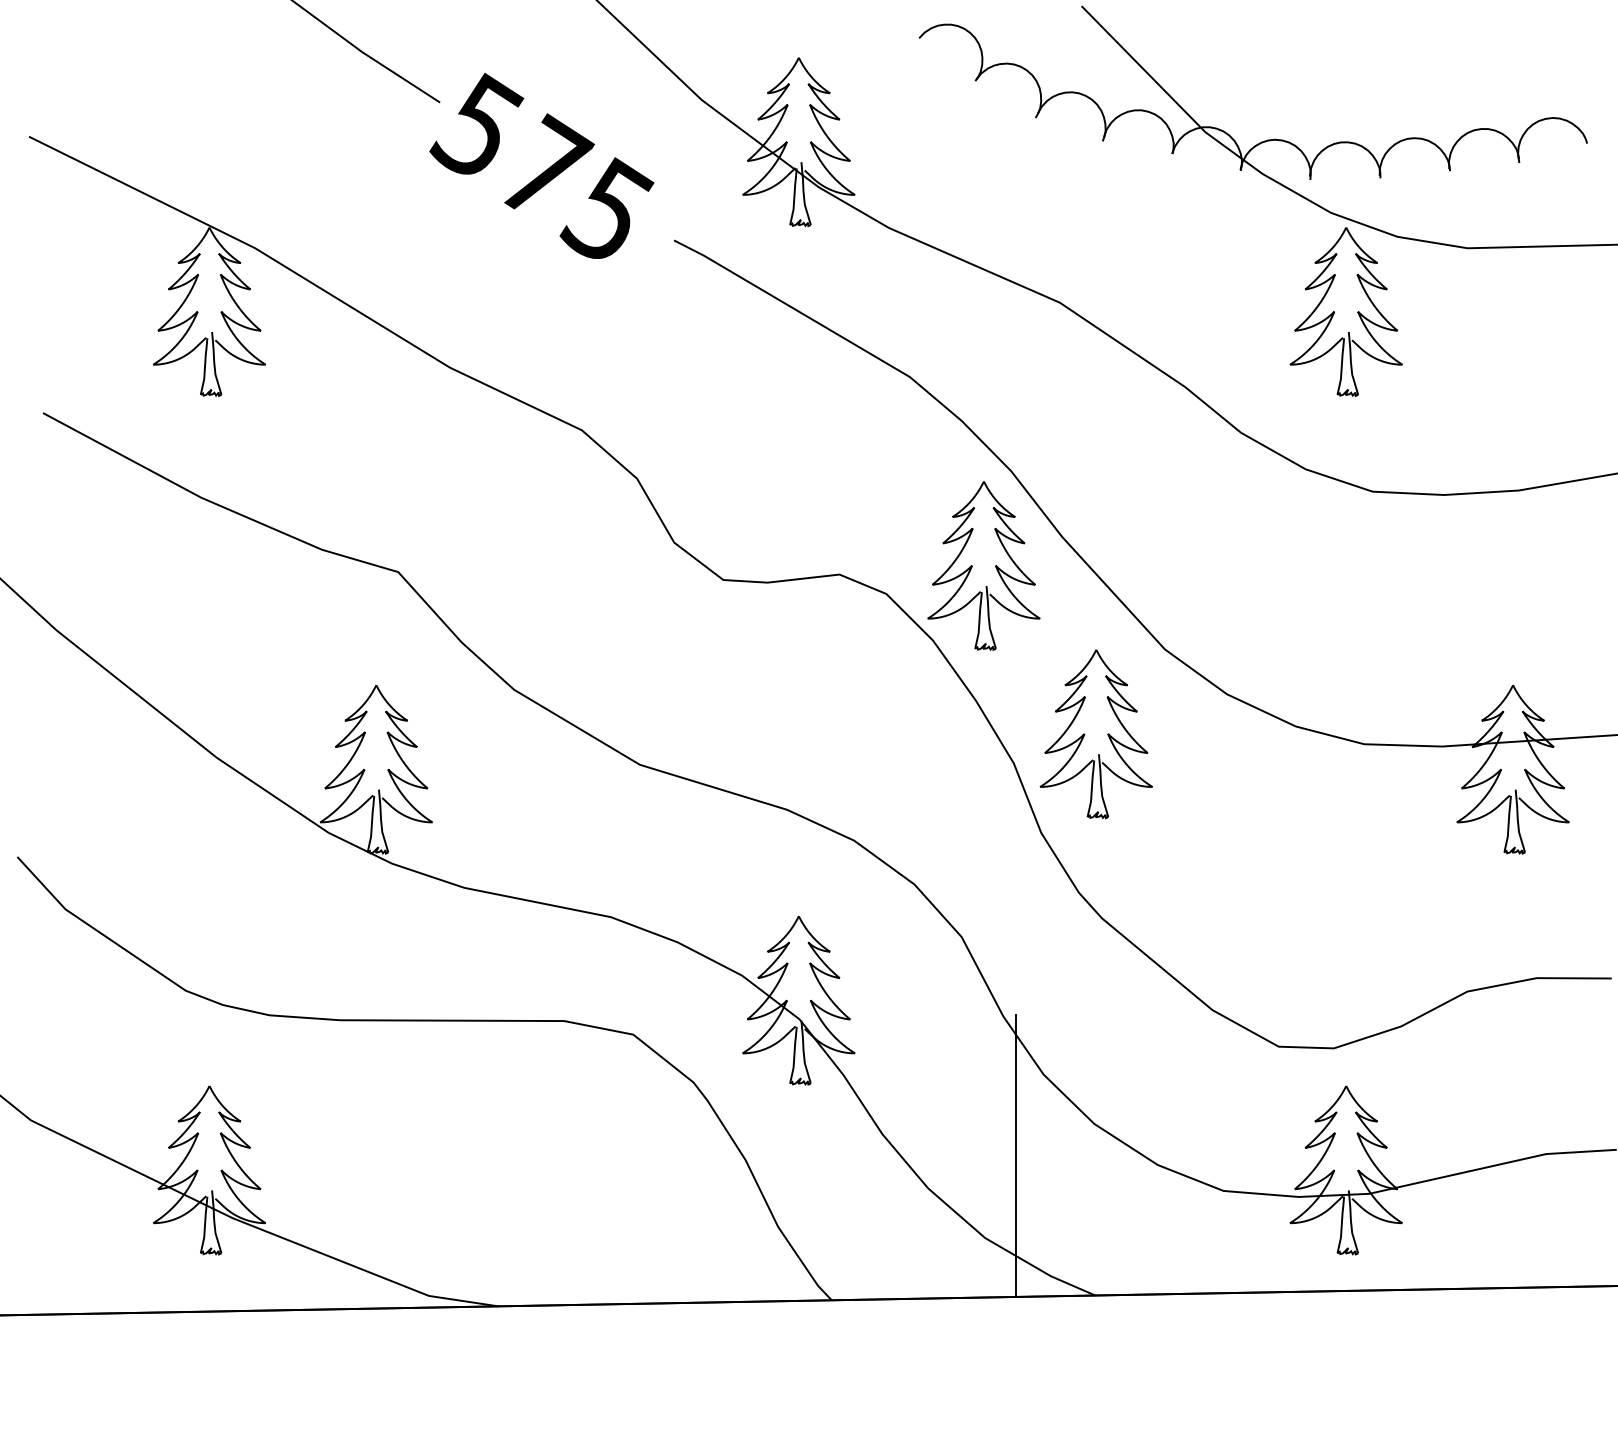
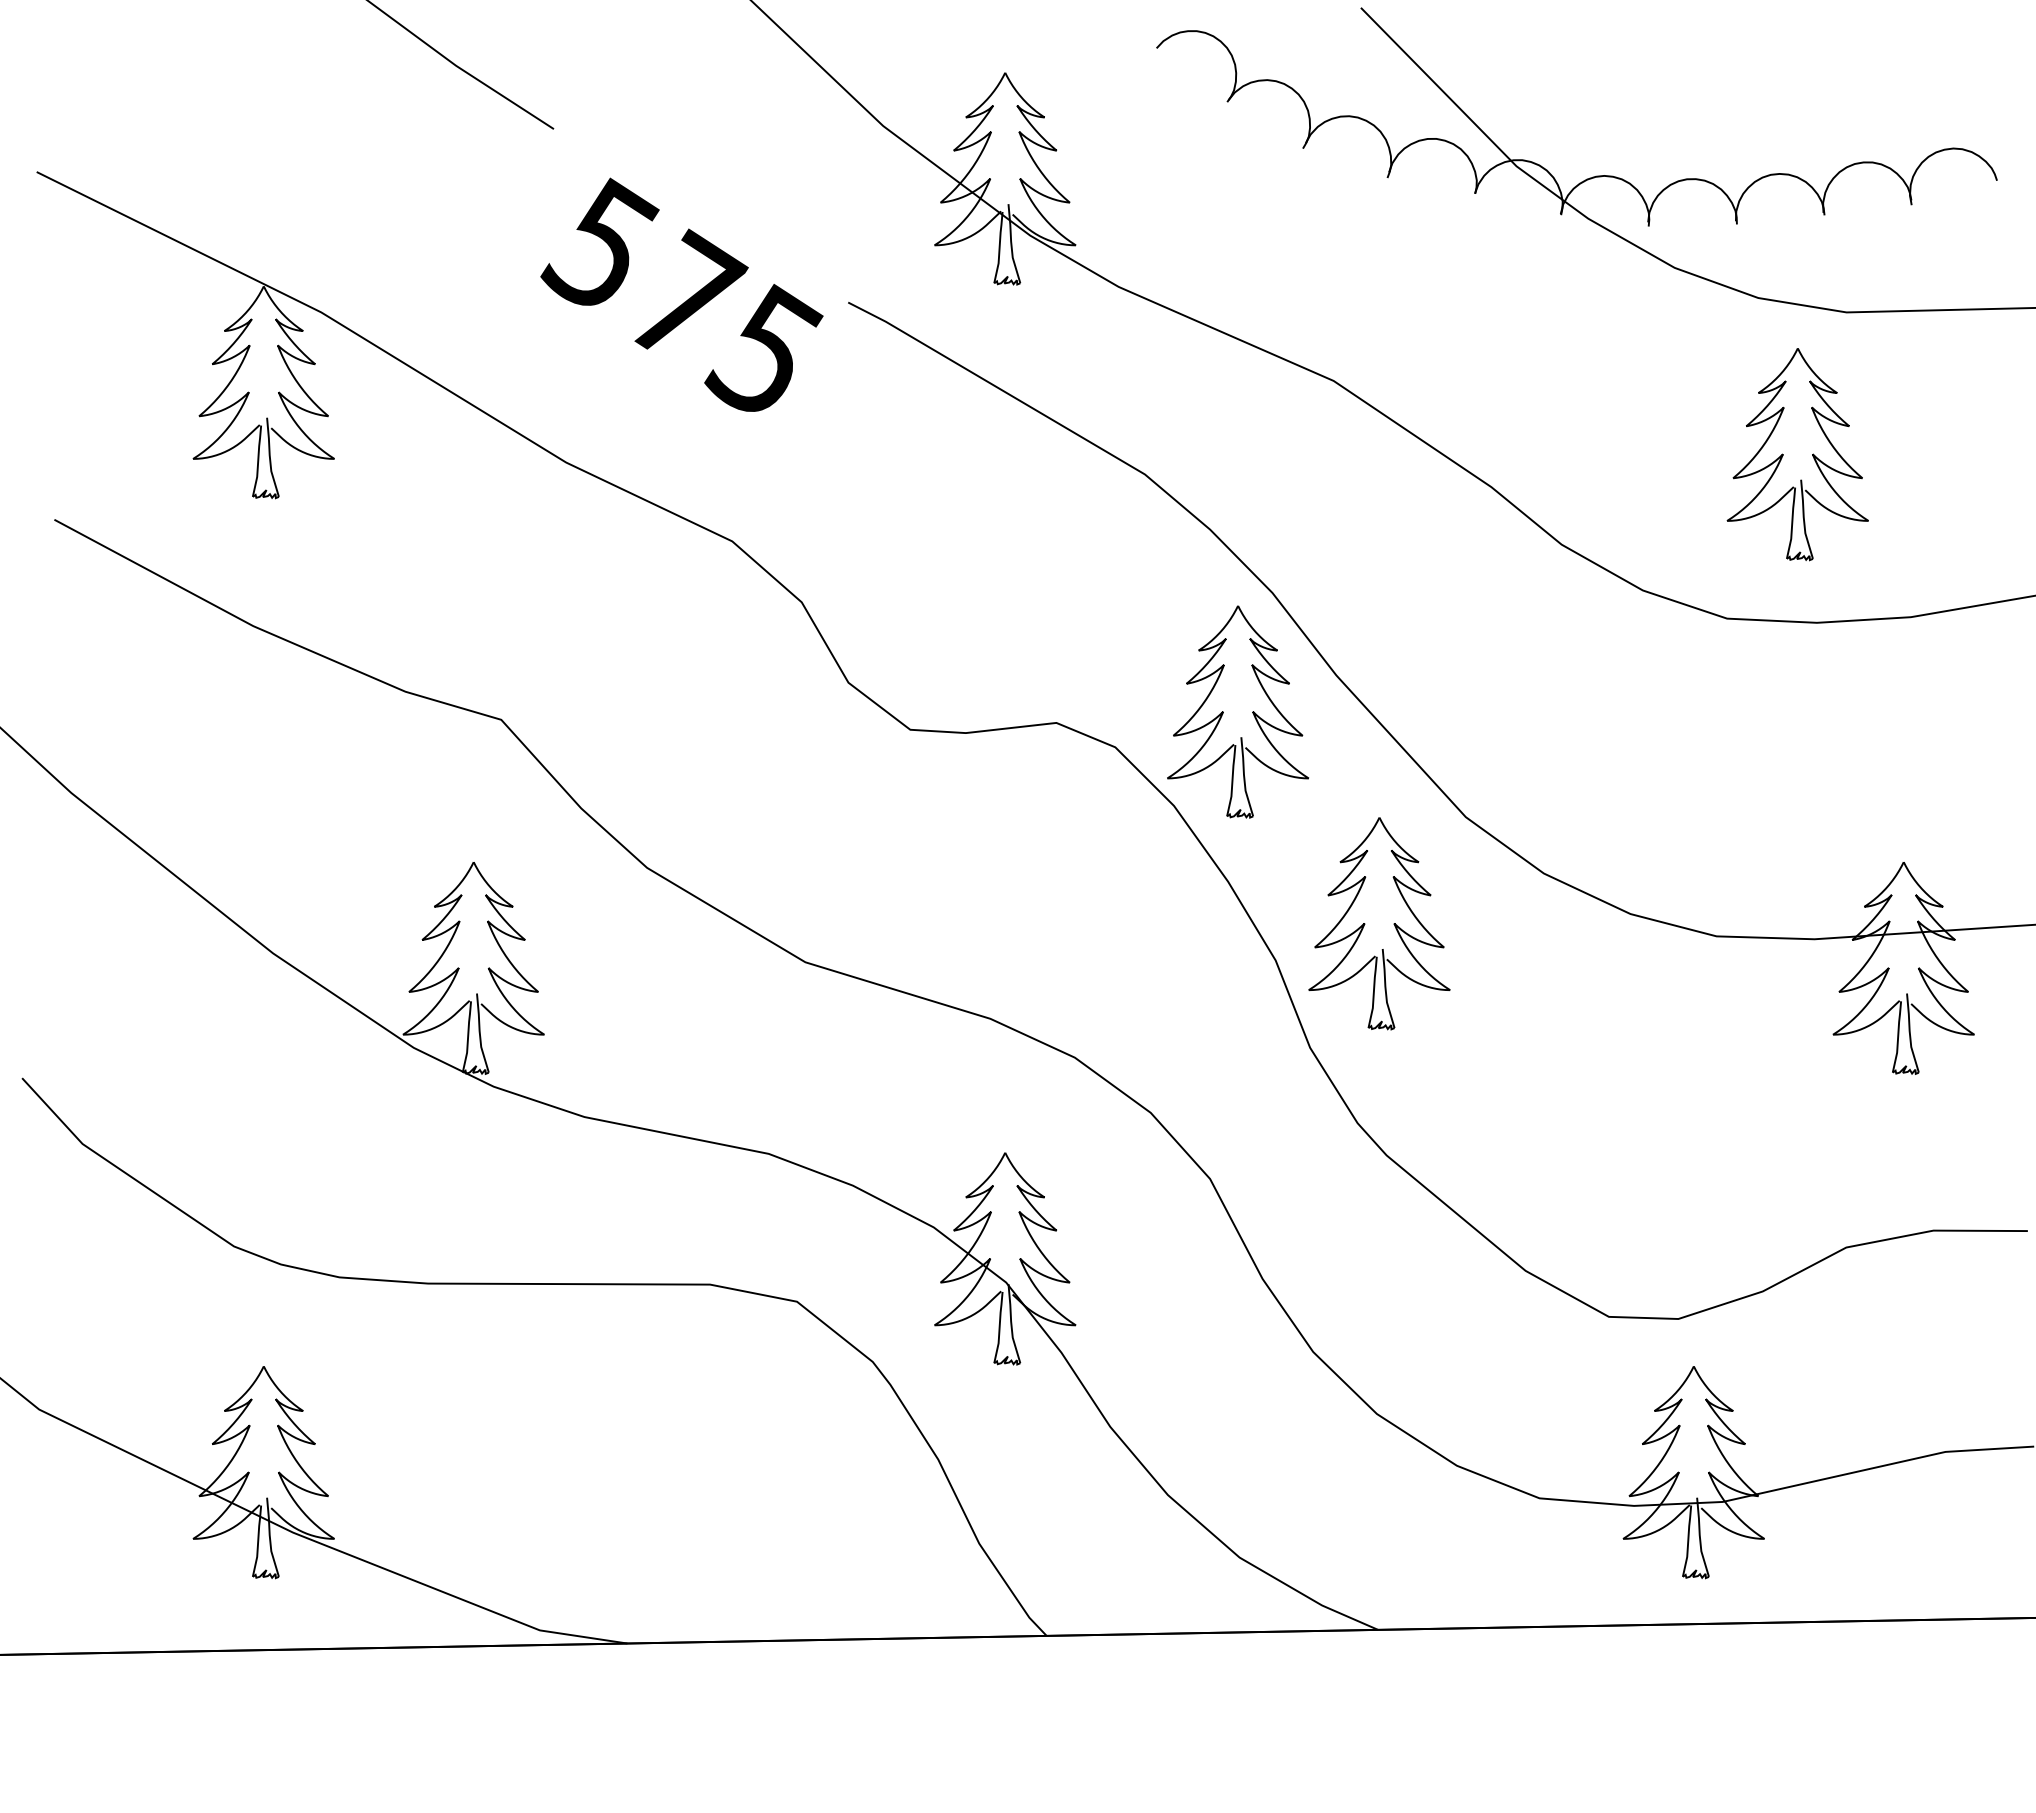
text: (541, 165) -> (681, 294), moved
part: (1334, 311) -> (1783, 454), moved
line: (1016, 1155) -> (1278, 1453), removed

